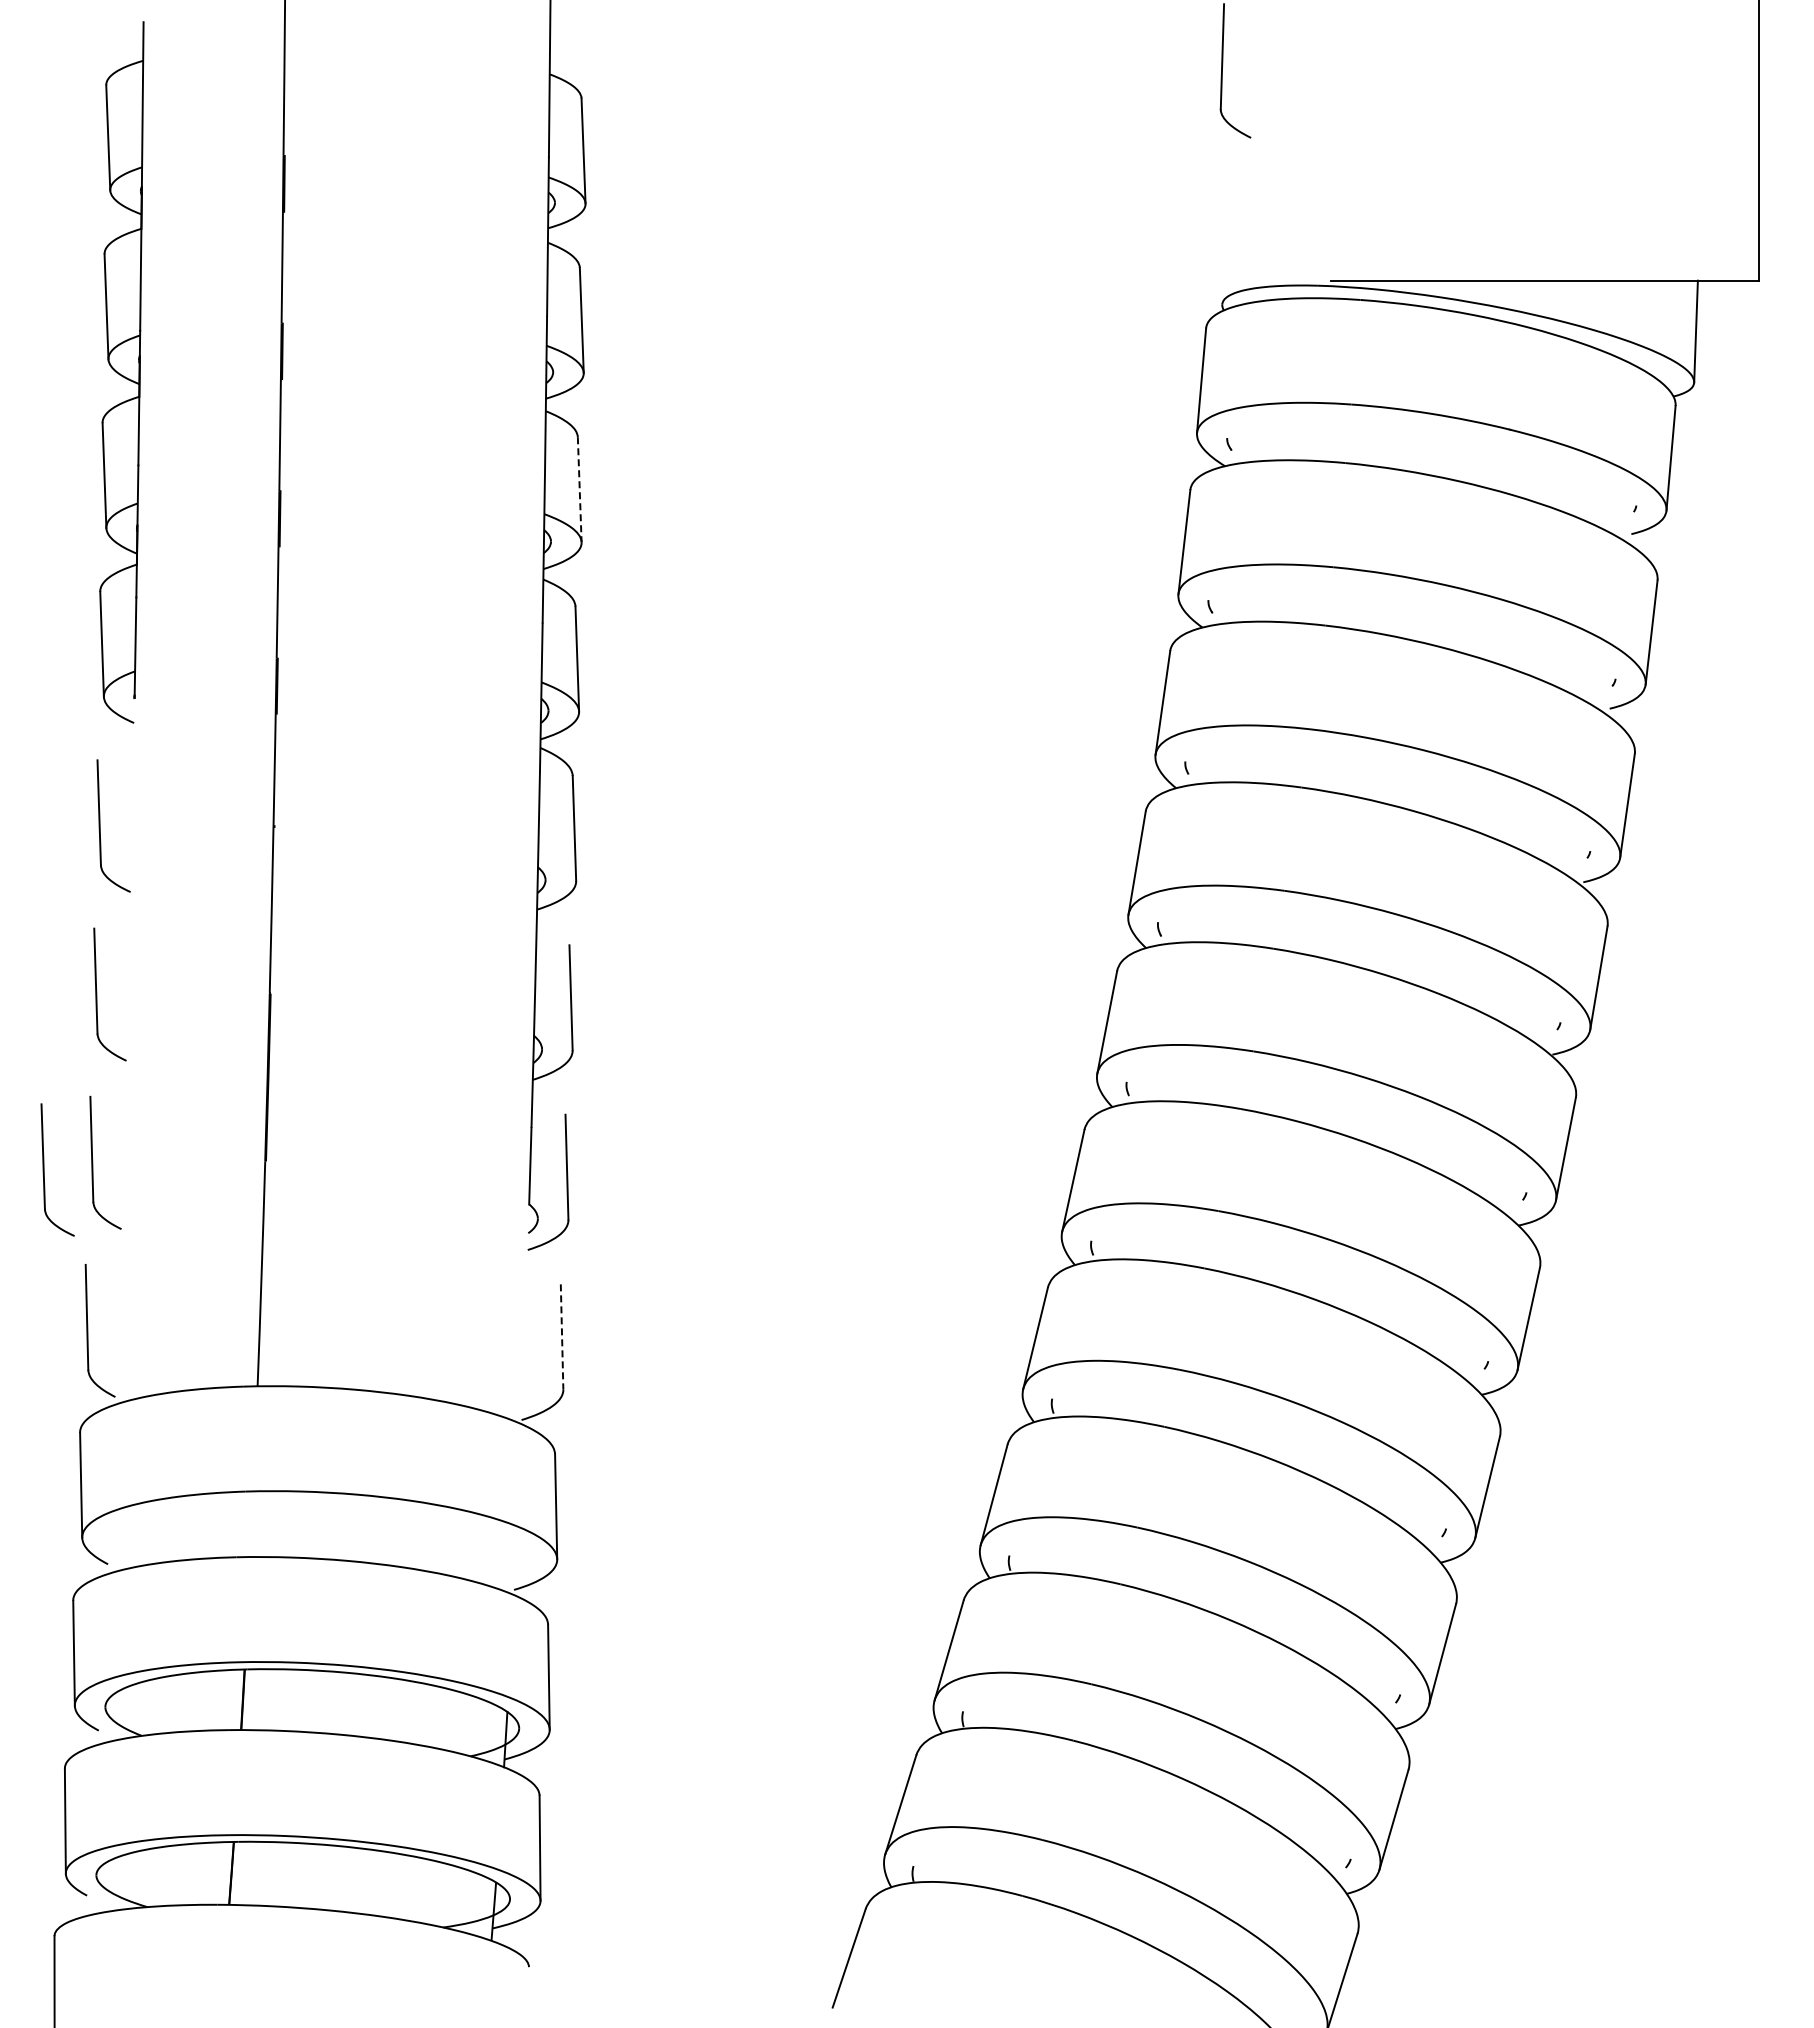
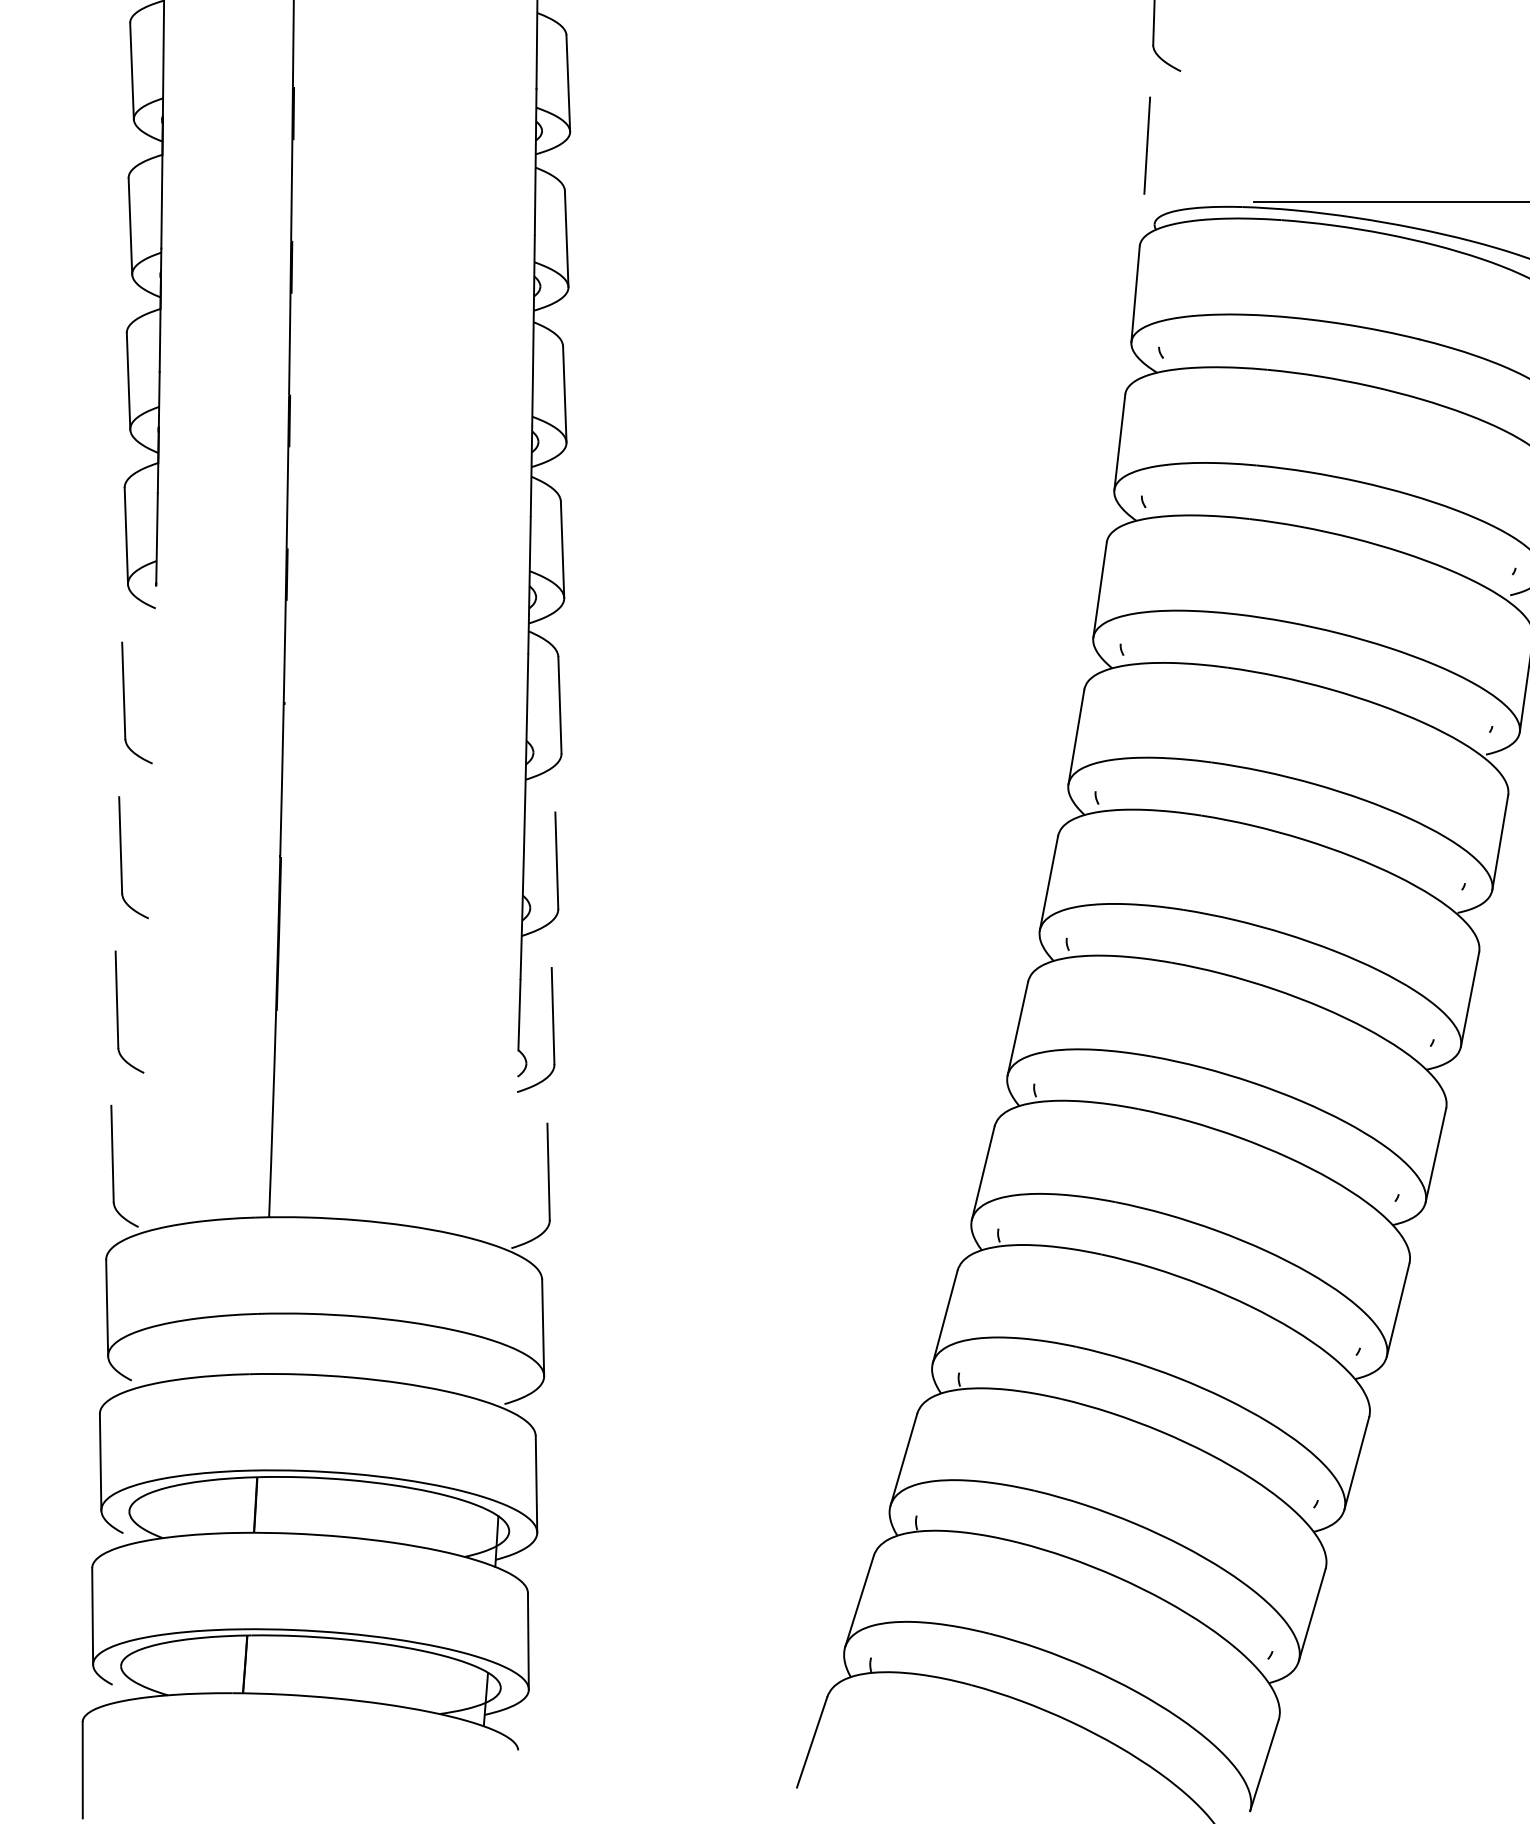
line: (1214, 218) -> (1147, 145), added
line: (579, 489) -> (564, 394), dashed -> solid
part: (44, 1169) -> (73, 1018), removed
line: (562, 1337) -> (548, 1172), dashed -> solid

